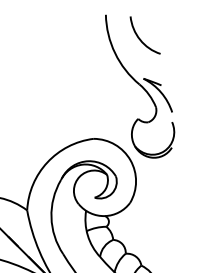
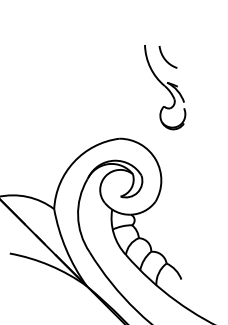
part: (139, 86) -> (164, 87), size x0.6

